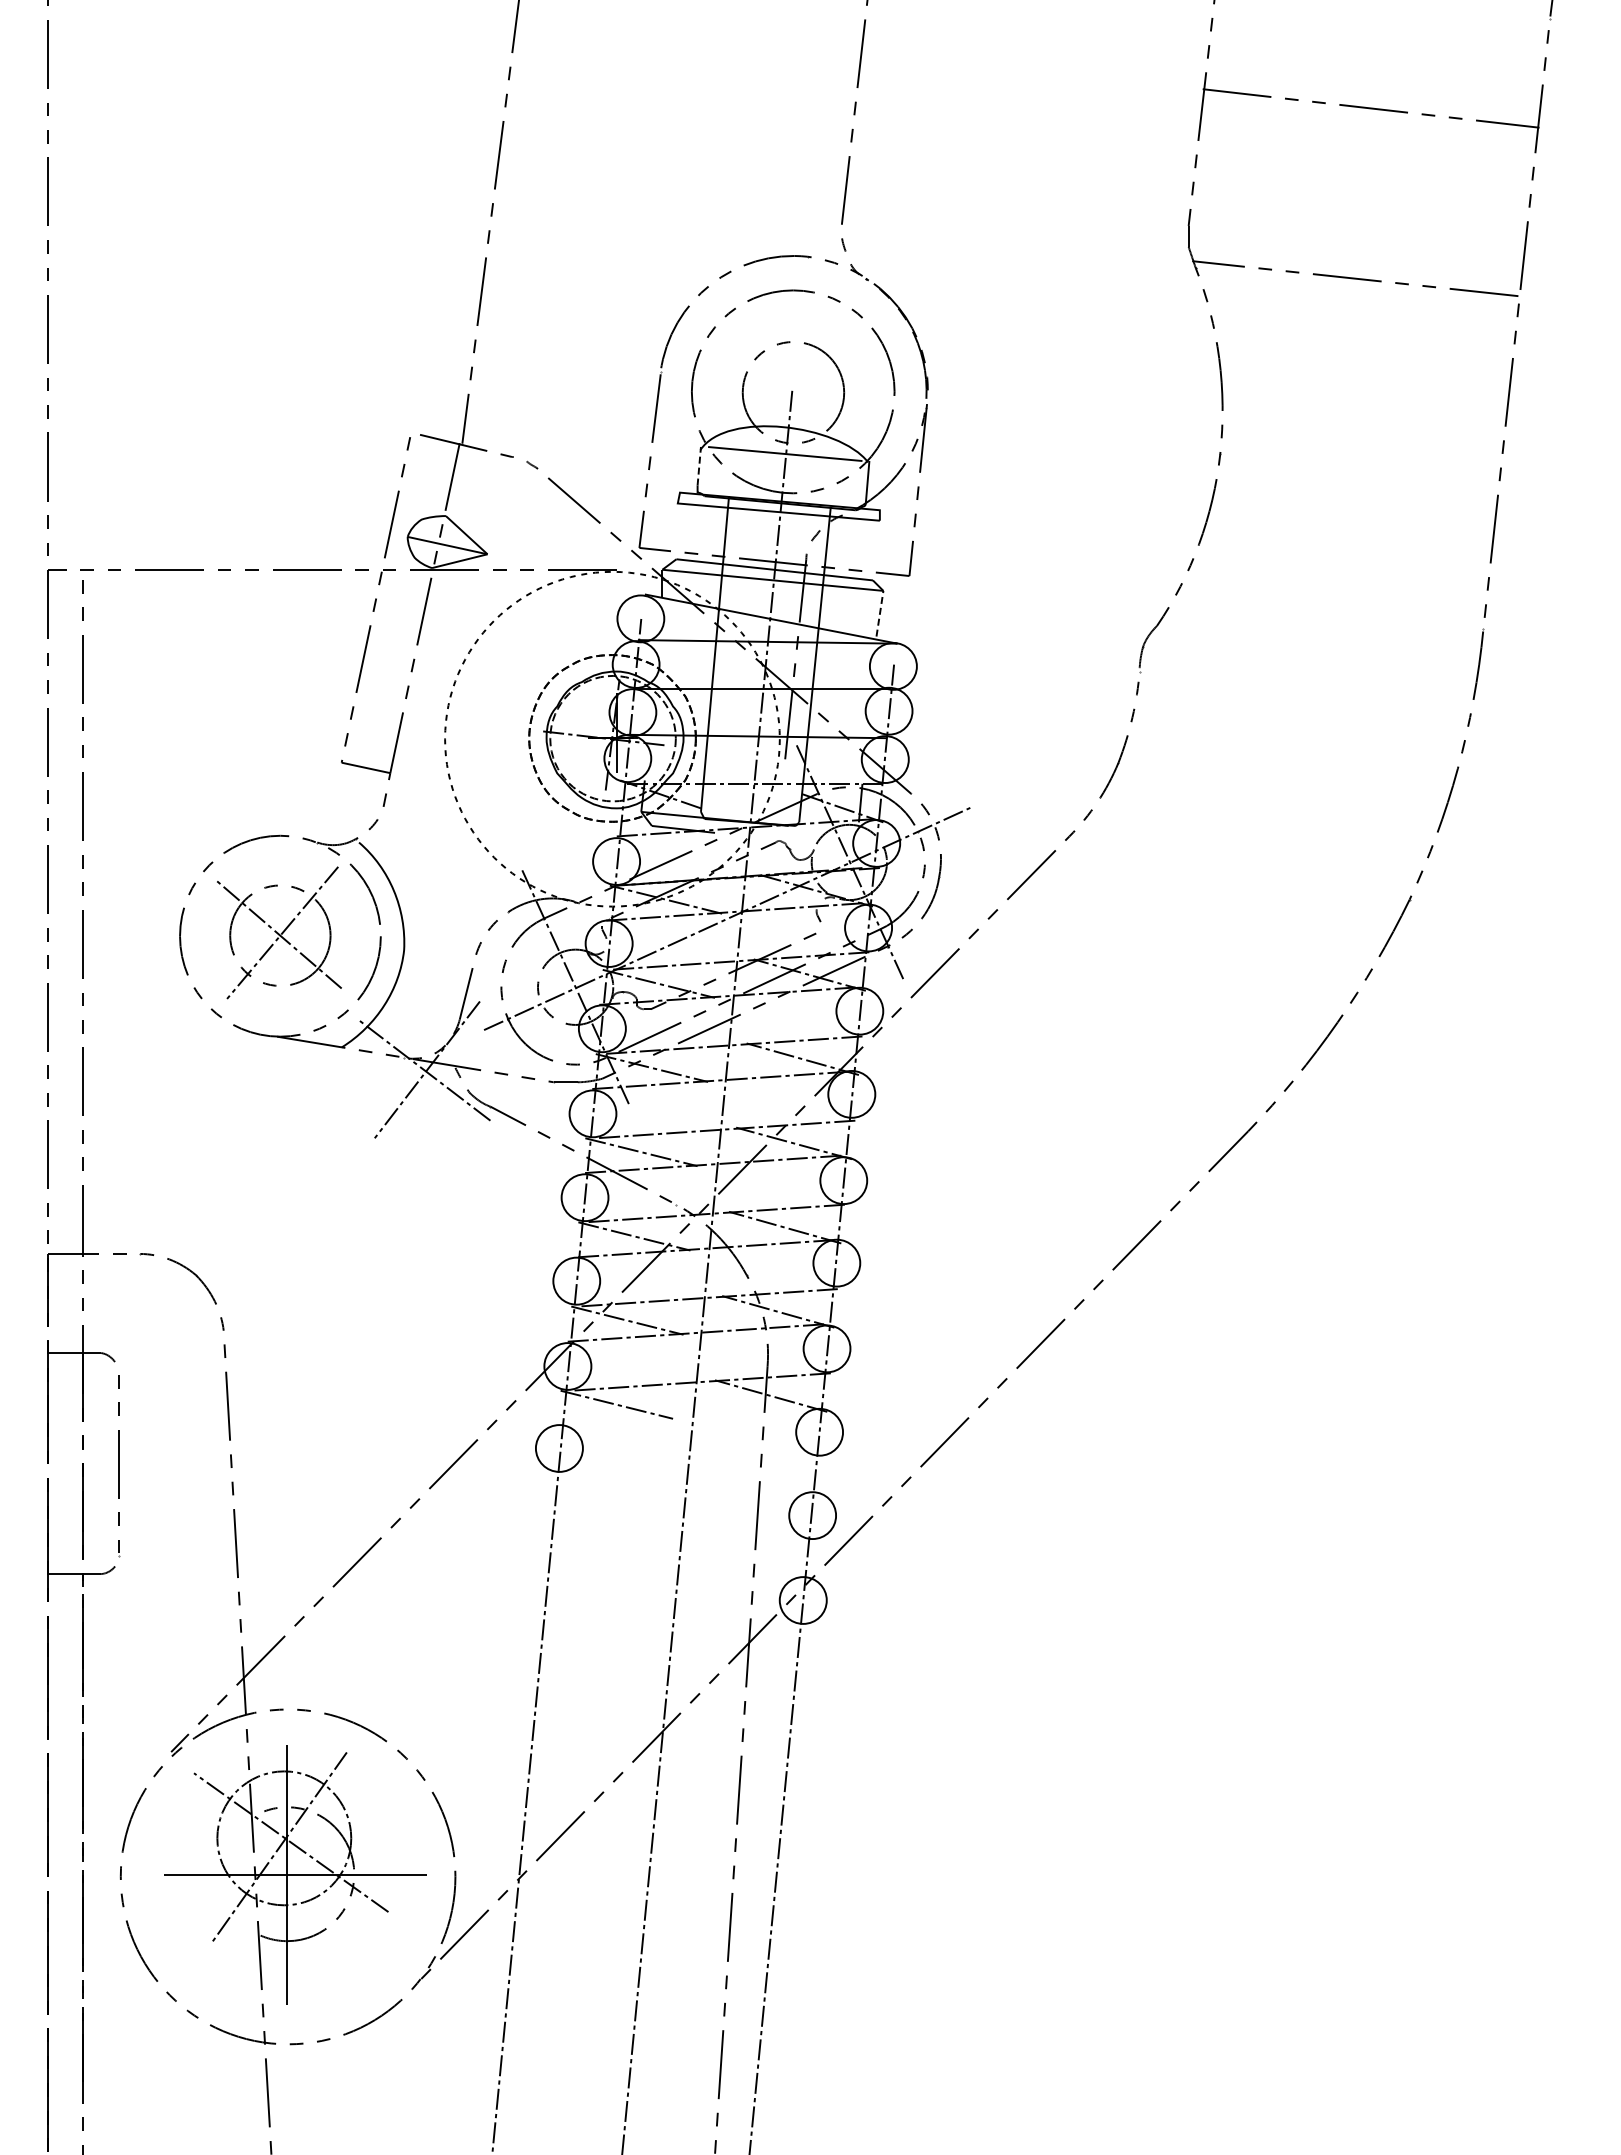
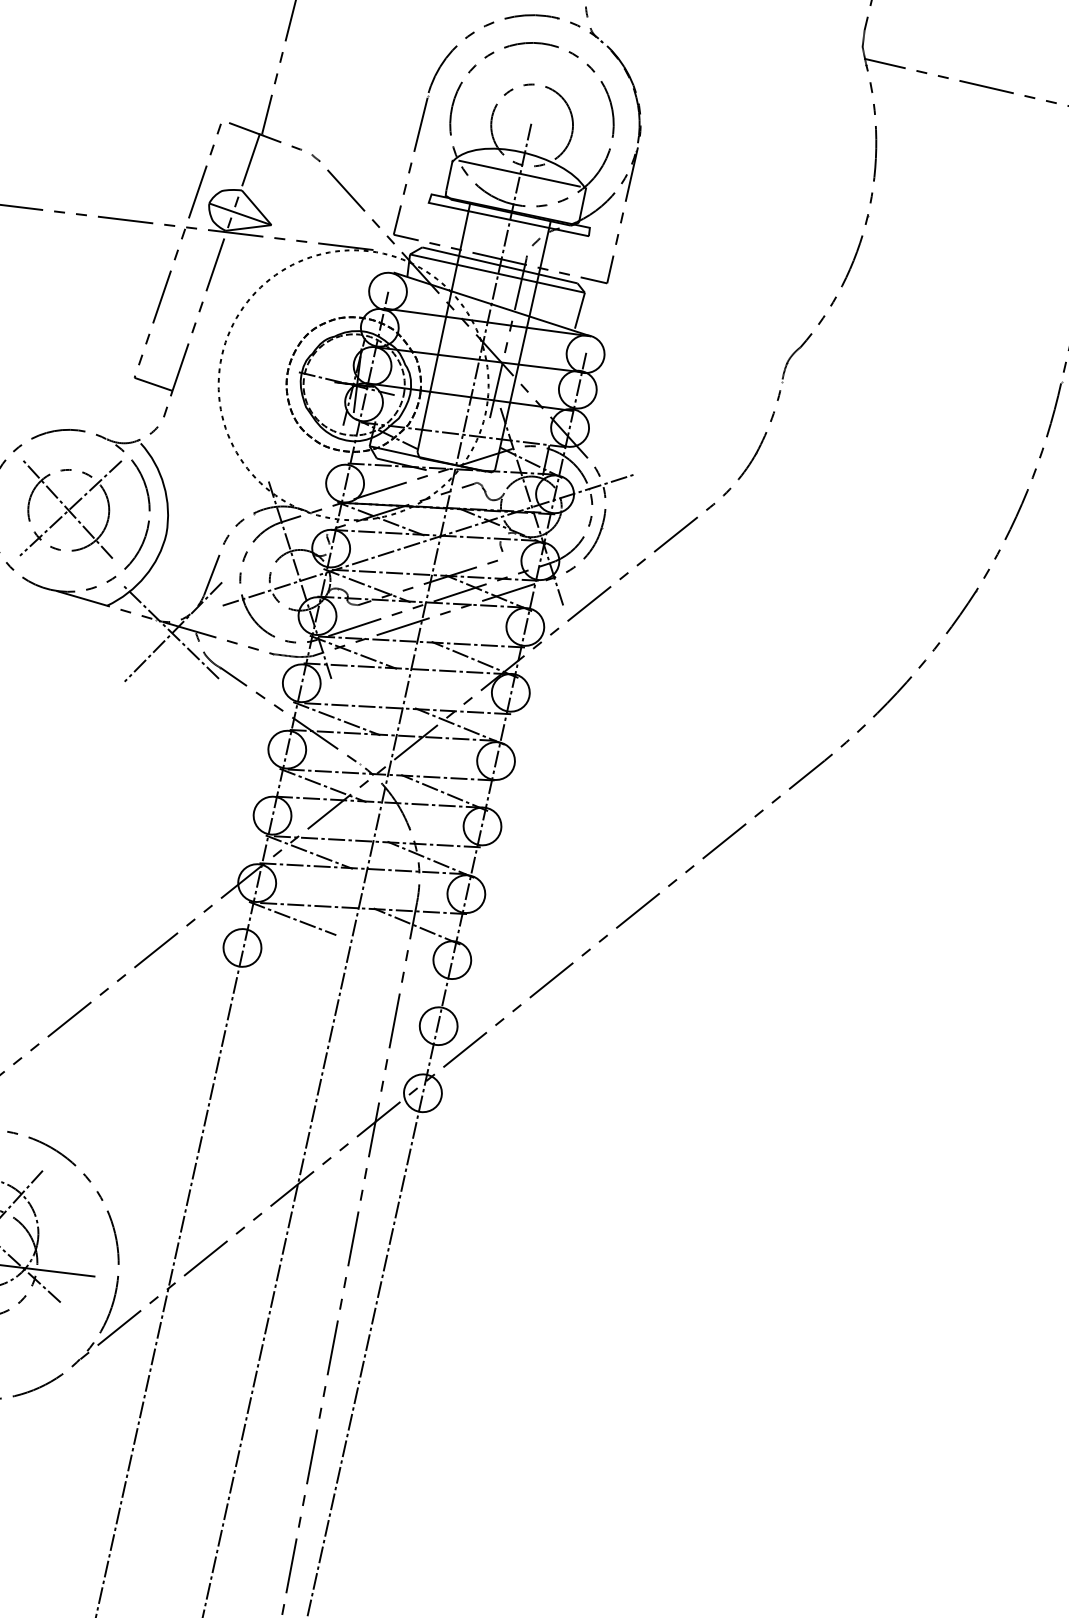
line: (699, 465) -> (449, 174), dashed -> solid
line: (880, 613) -> (580, 310), dashed -> solid

